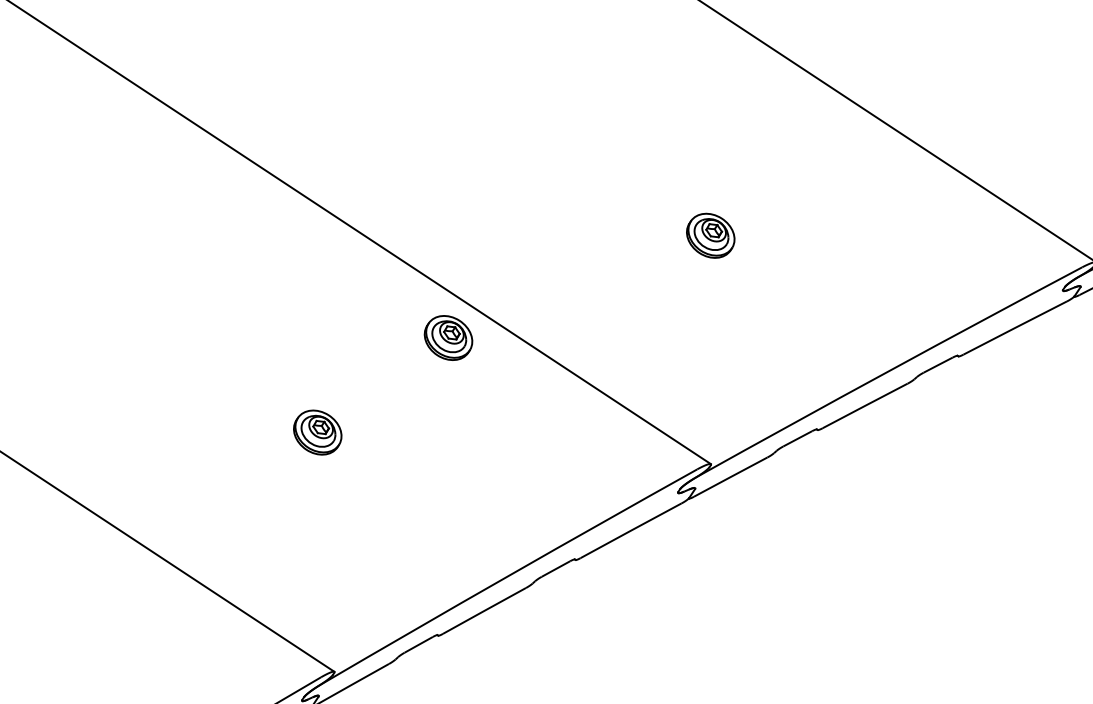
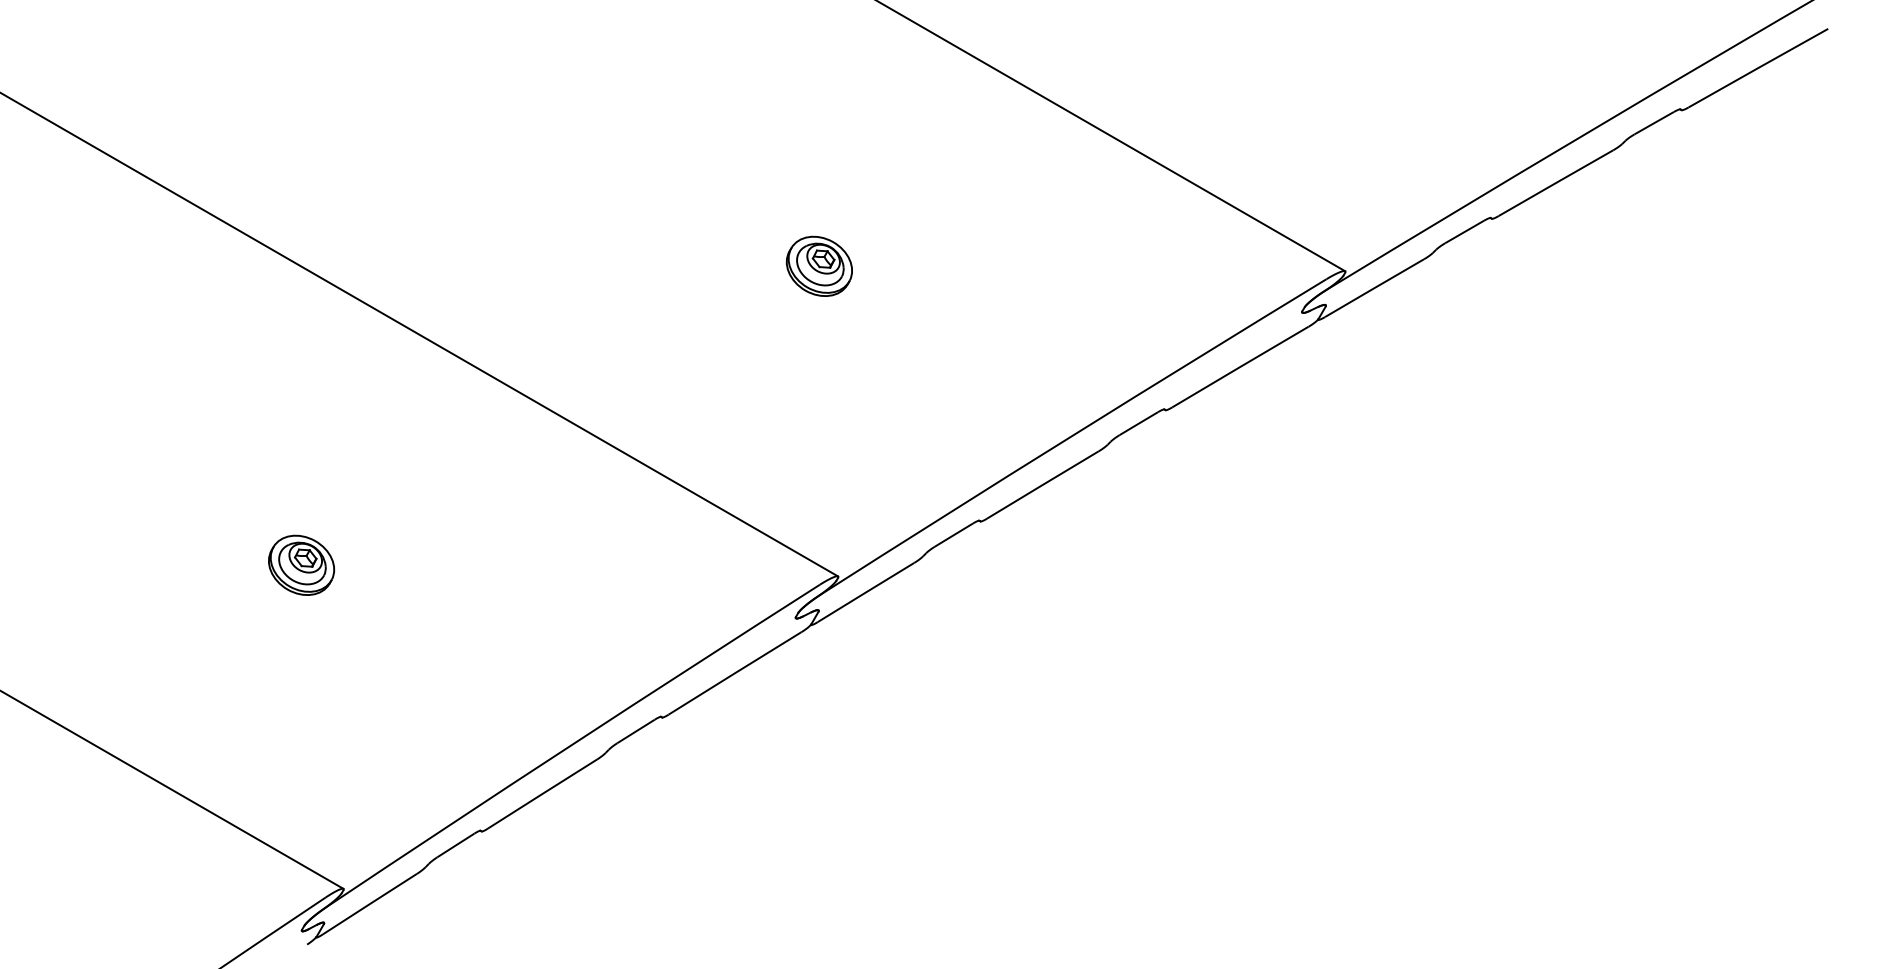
part: (448, 337) -> (471, 425), removed

